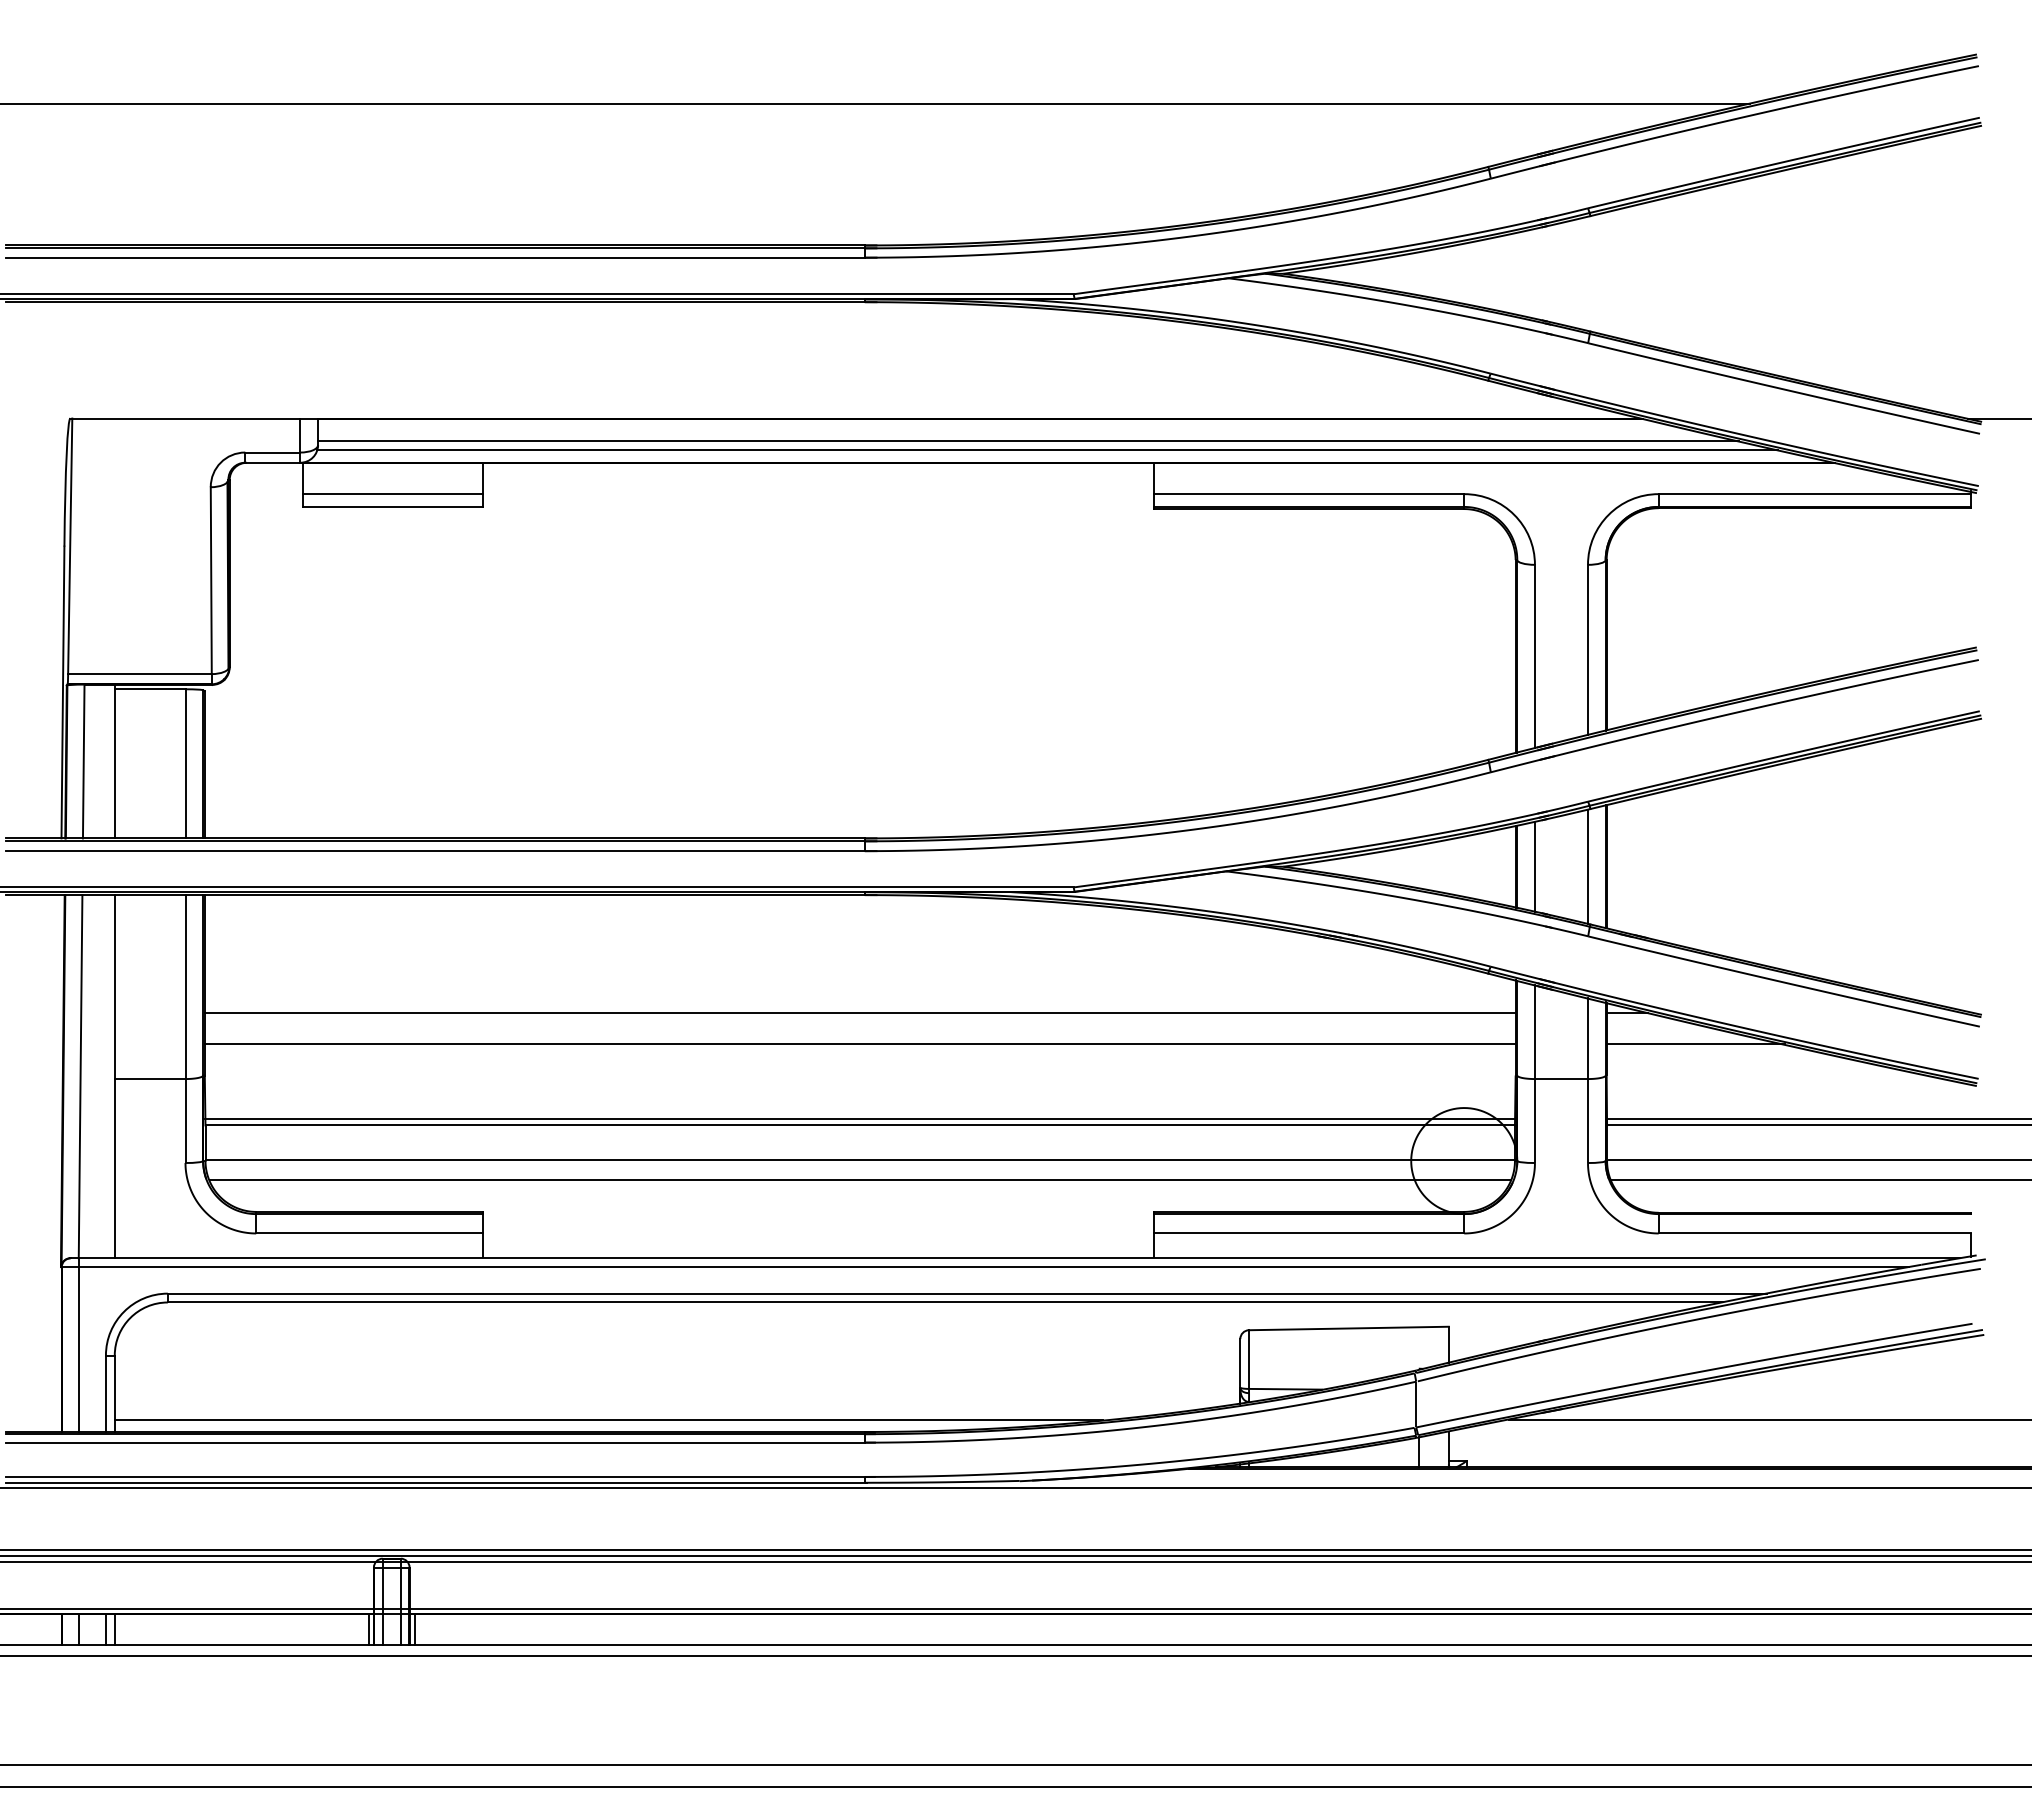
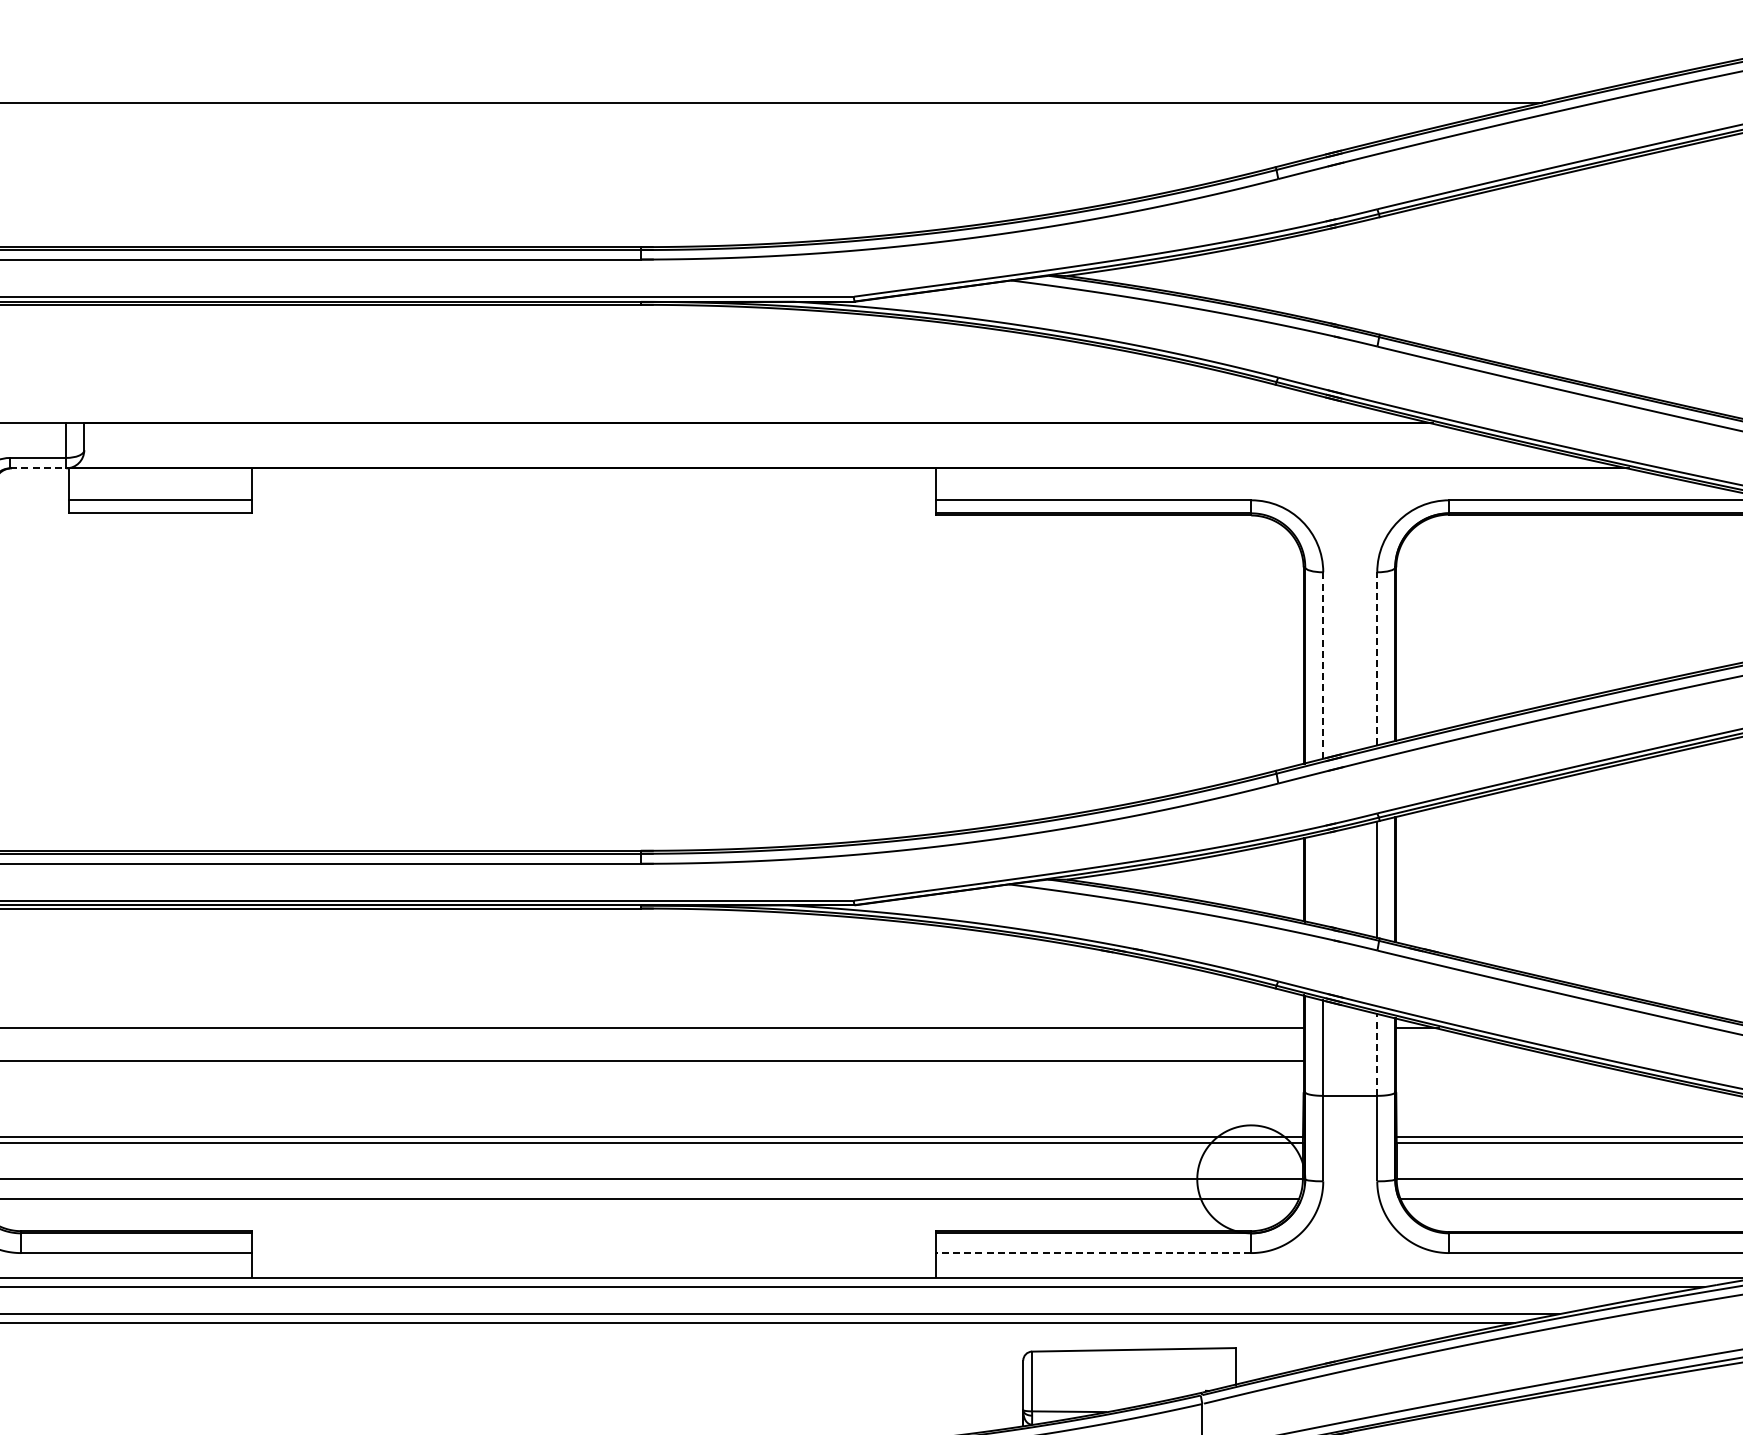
line: (1028, 441) -> (807, 446), removed
line: (1047, 449) -> (826, 454), removed
line: (272, 462) -> (37, 468), solid -> dashed
line: (1587, 649) -> (1376, 658), solid -> dashed
line: (1534, 656) -> (1322, 665), solid -> dashed
line: (1534, 866) -> (1322, 879), removed
line: (1587, 1038) -> (1376, 1054), solid -> dashed
line: (1695, 1044) -> (1486, 1060), removed
line: (1309, 1233) -> (1093, 1253), solid -> dashed

